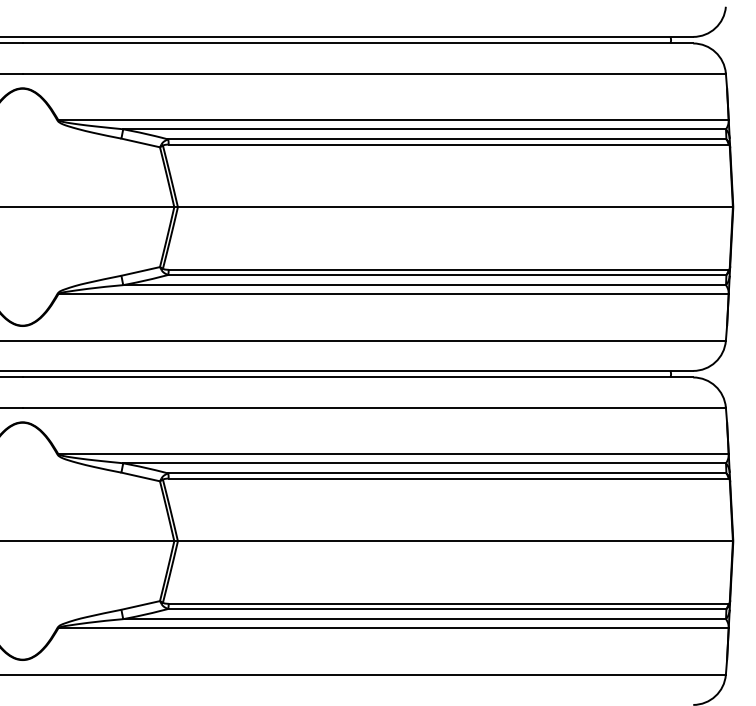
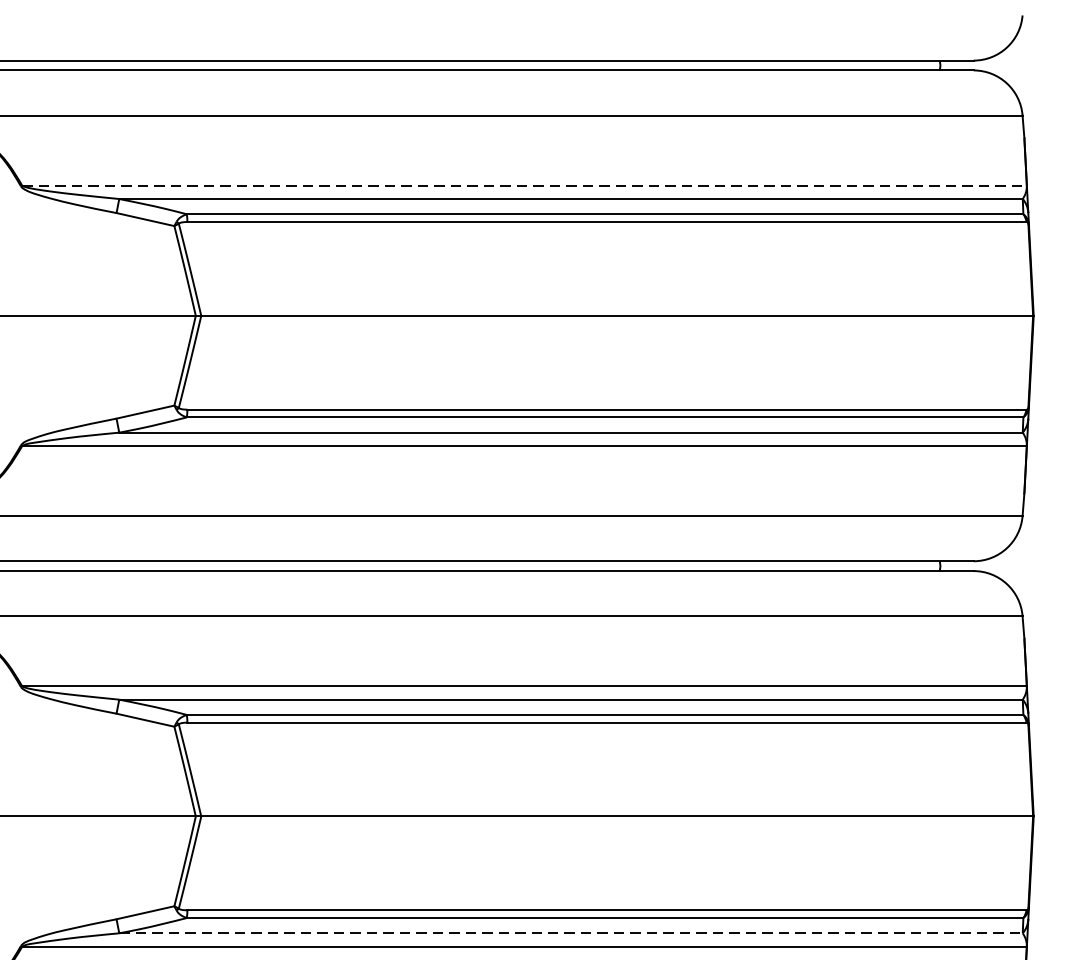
line: (394, 120) -> (525, 185), solid -> dashed
line: (425, 619) -> (572, 933), solid -> dashed

